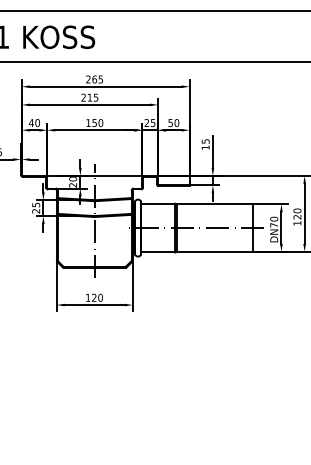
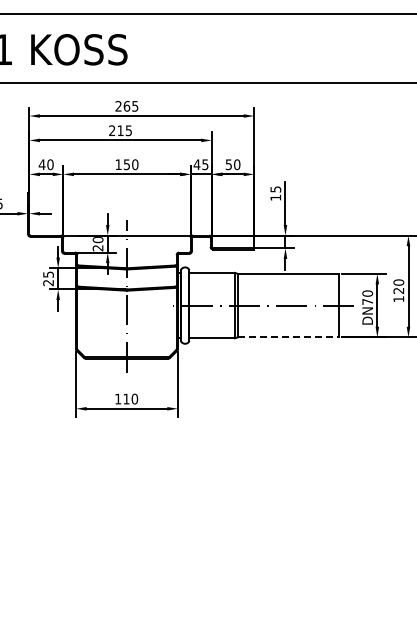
text: (146, 122) -> (196, 164), 25 -> 45
line: (215, 251) -> (288, 337), solid -> dashed
text: (94, 297) -> (126, 398), 120 -> 110

